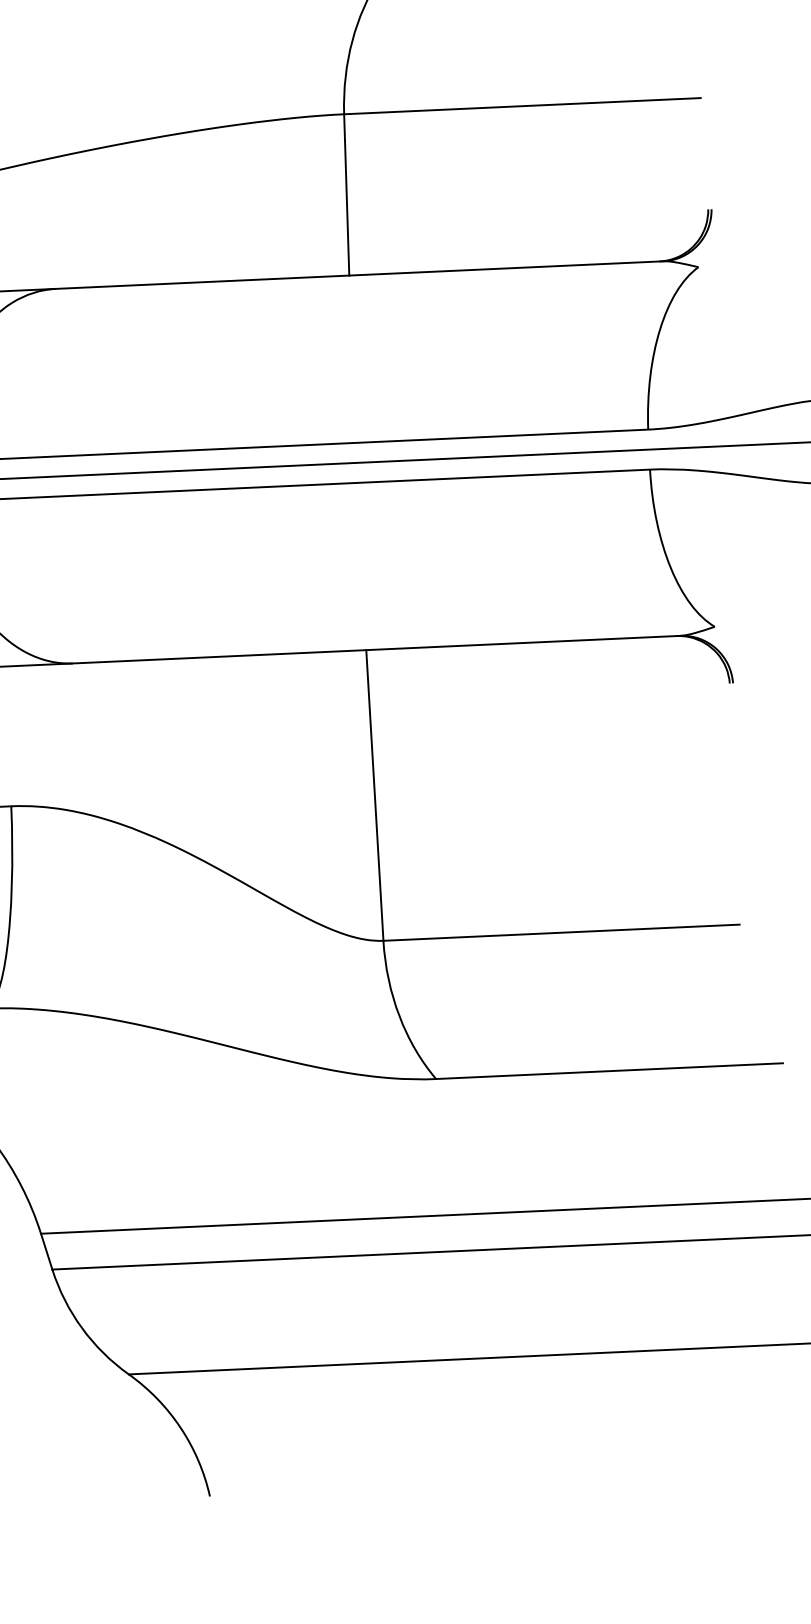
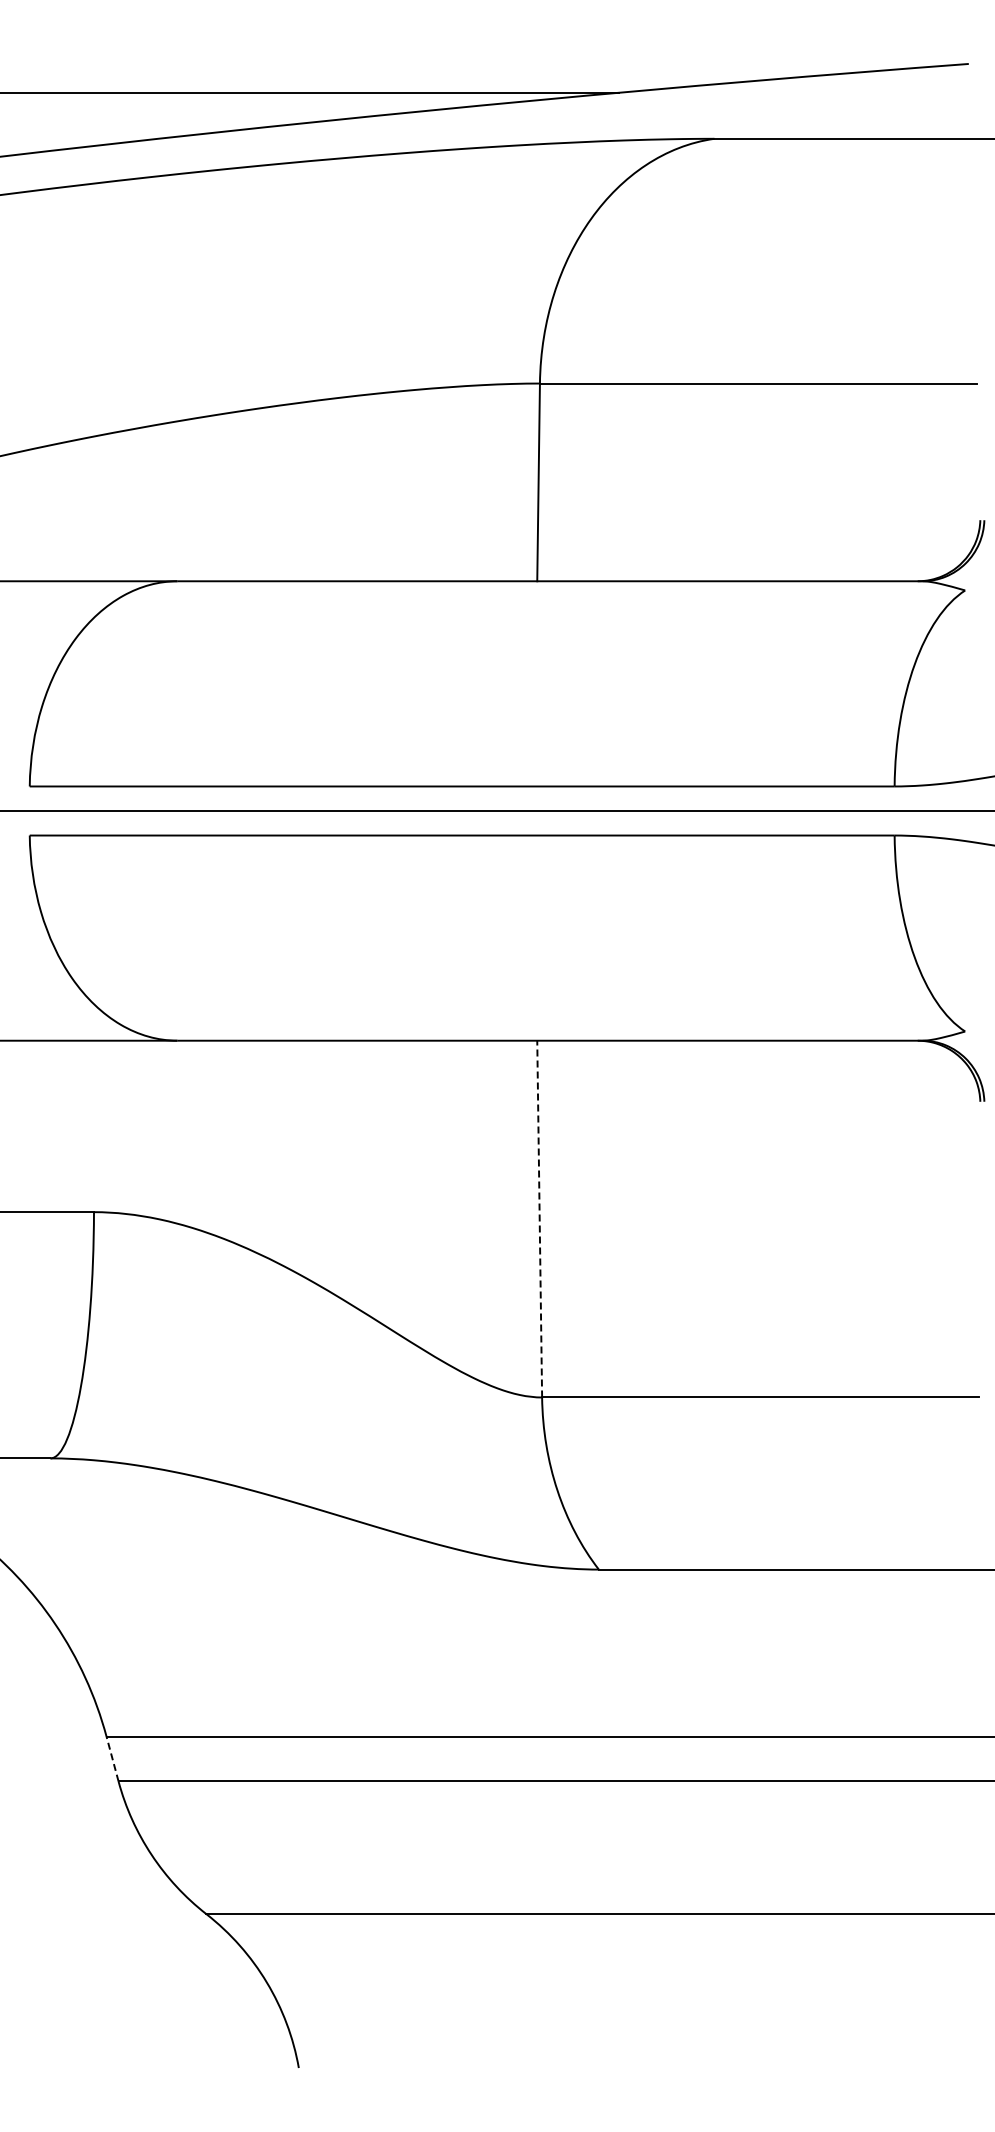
line: (374, 794) -> (539, 1218), solid -> dashed
line: (46, 1251) -> (112, 1758), solid -> dashed

